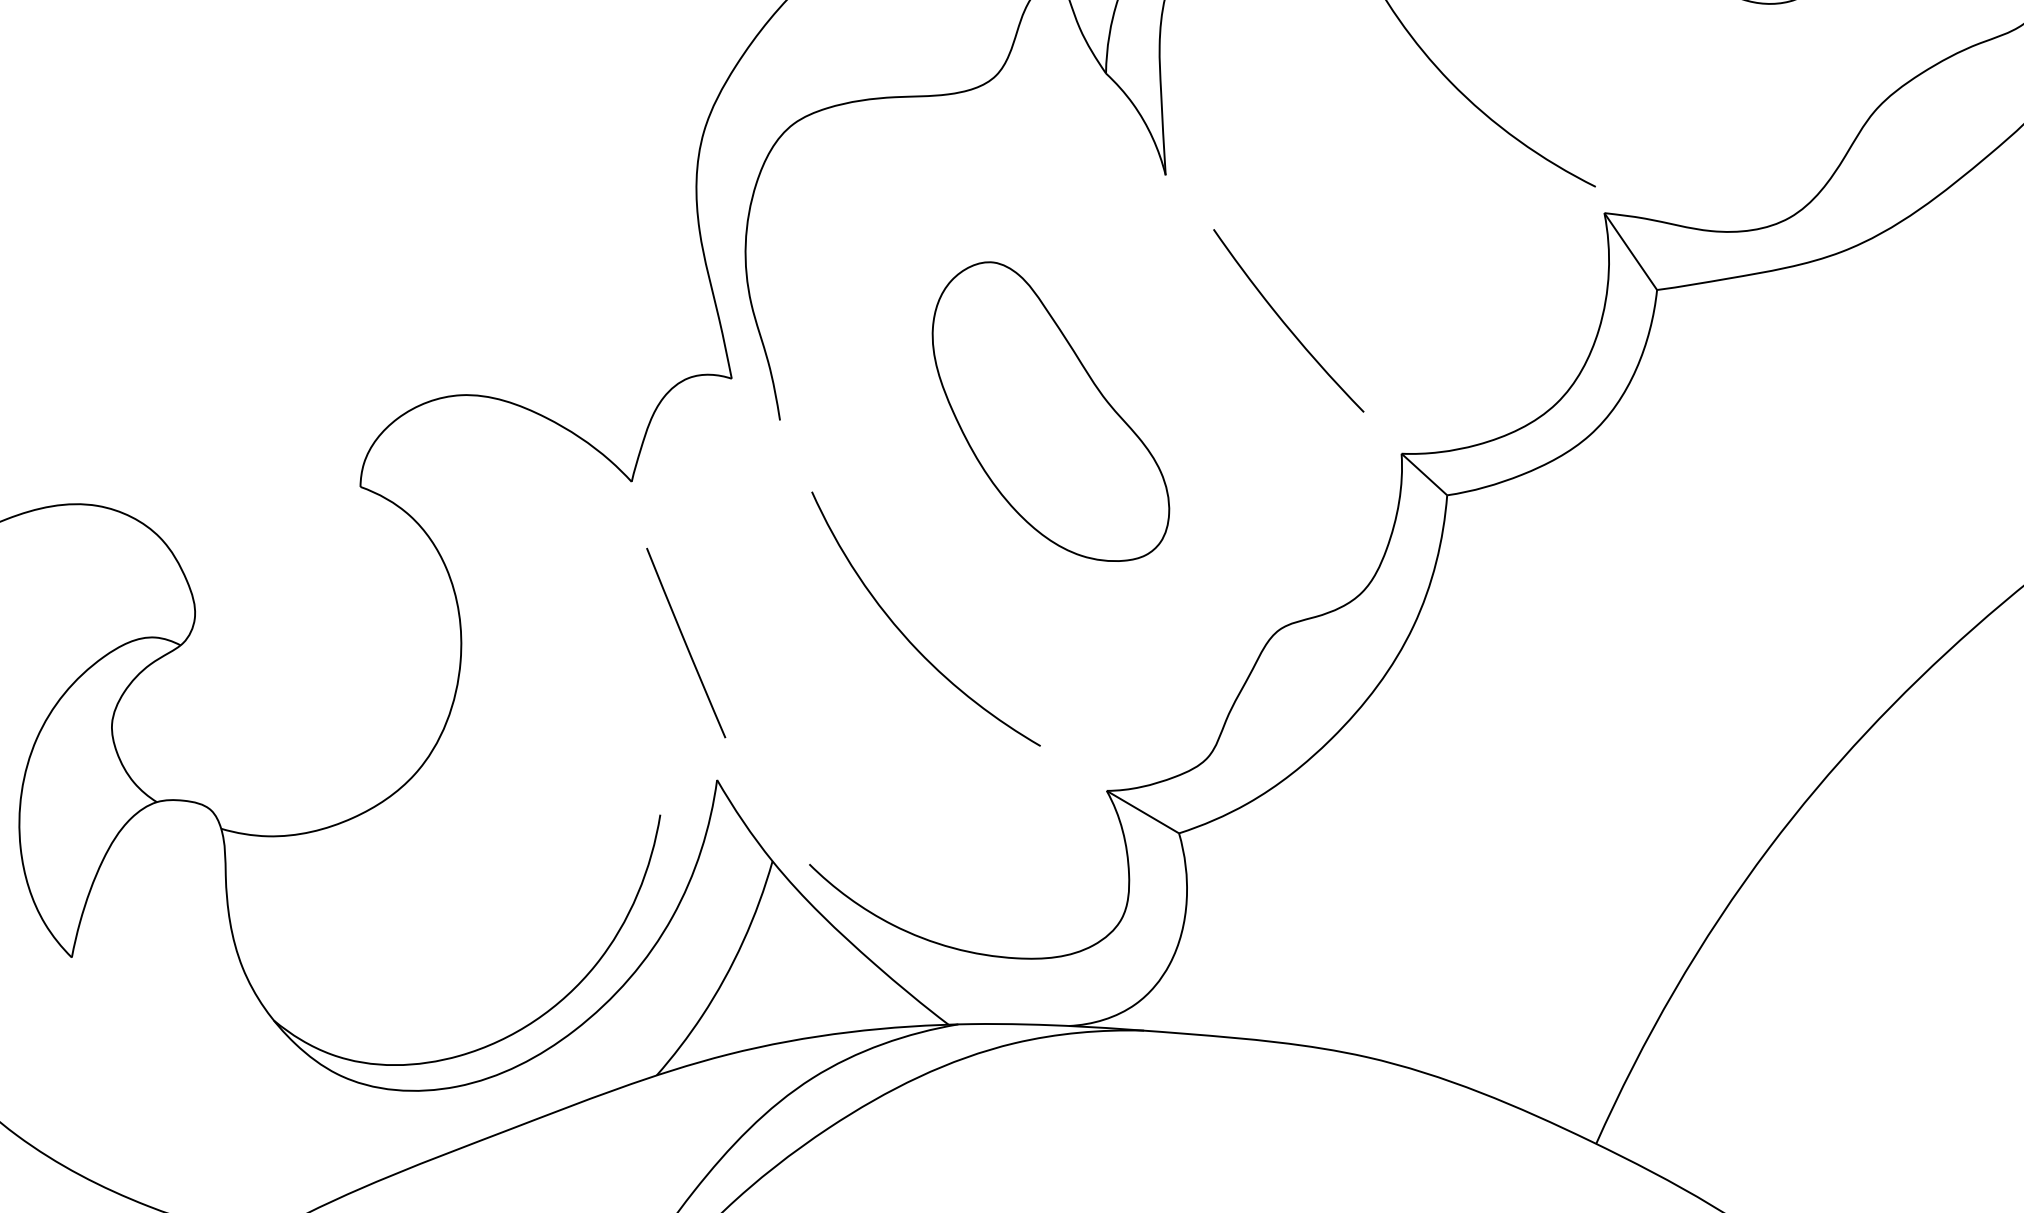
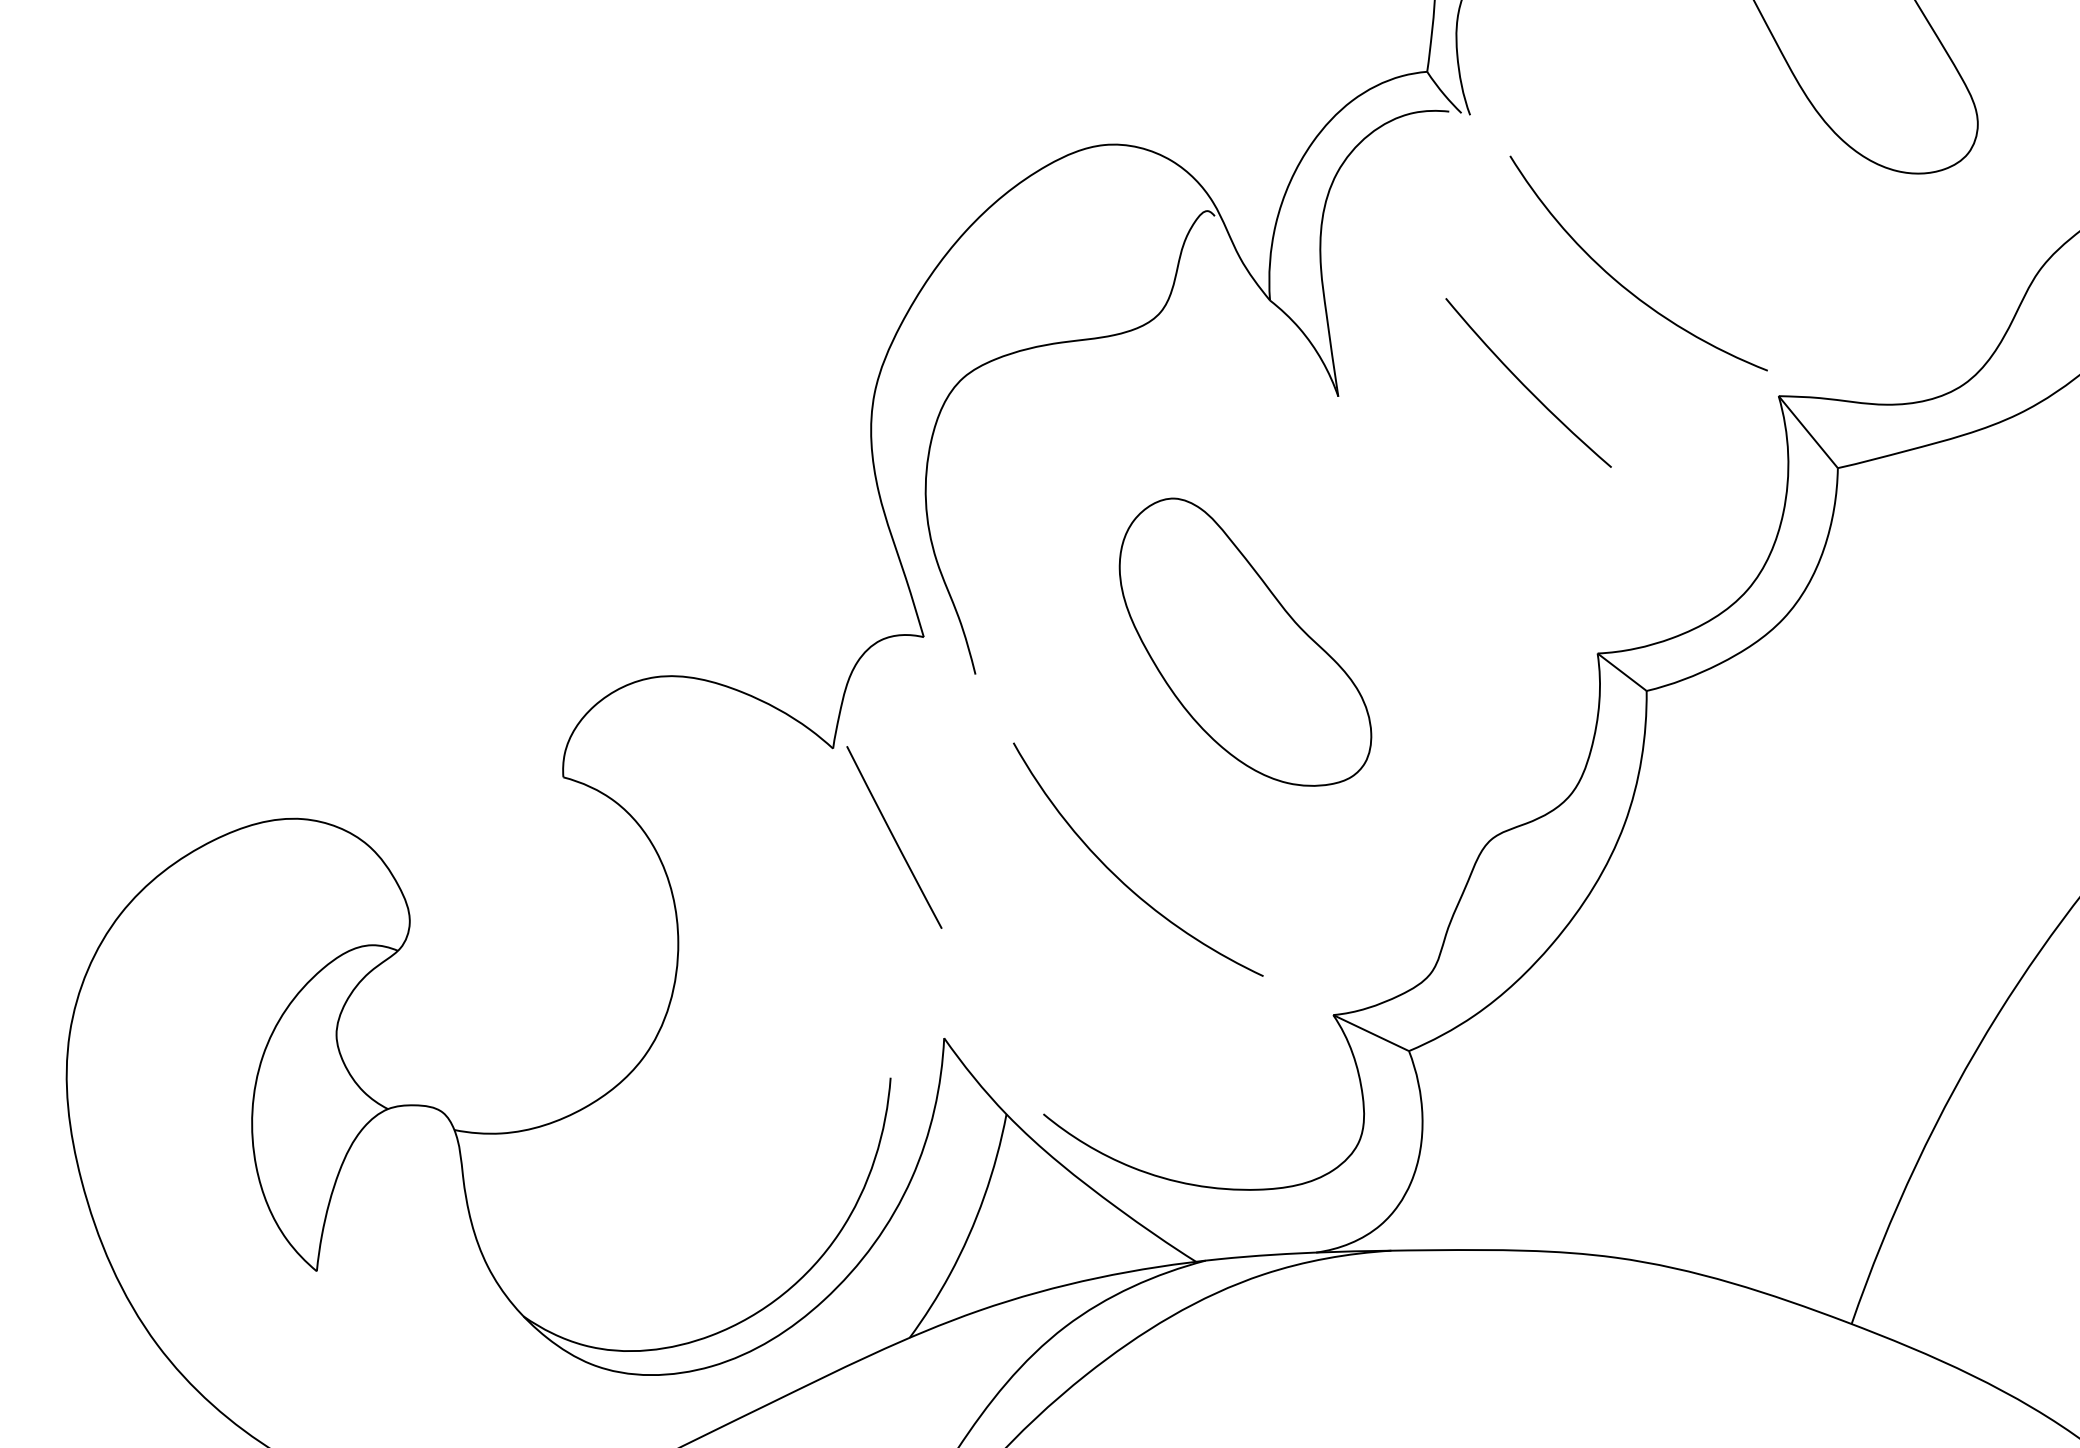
curve: (1285, 323) -> (1525, 385), moved
line: (686, 643) -> (894, 837), moved

